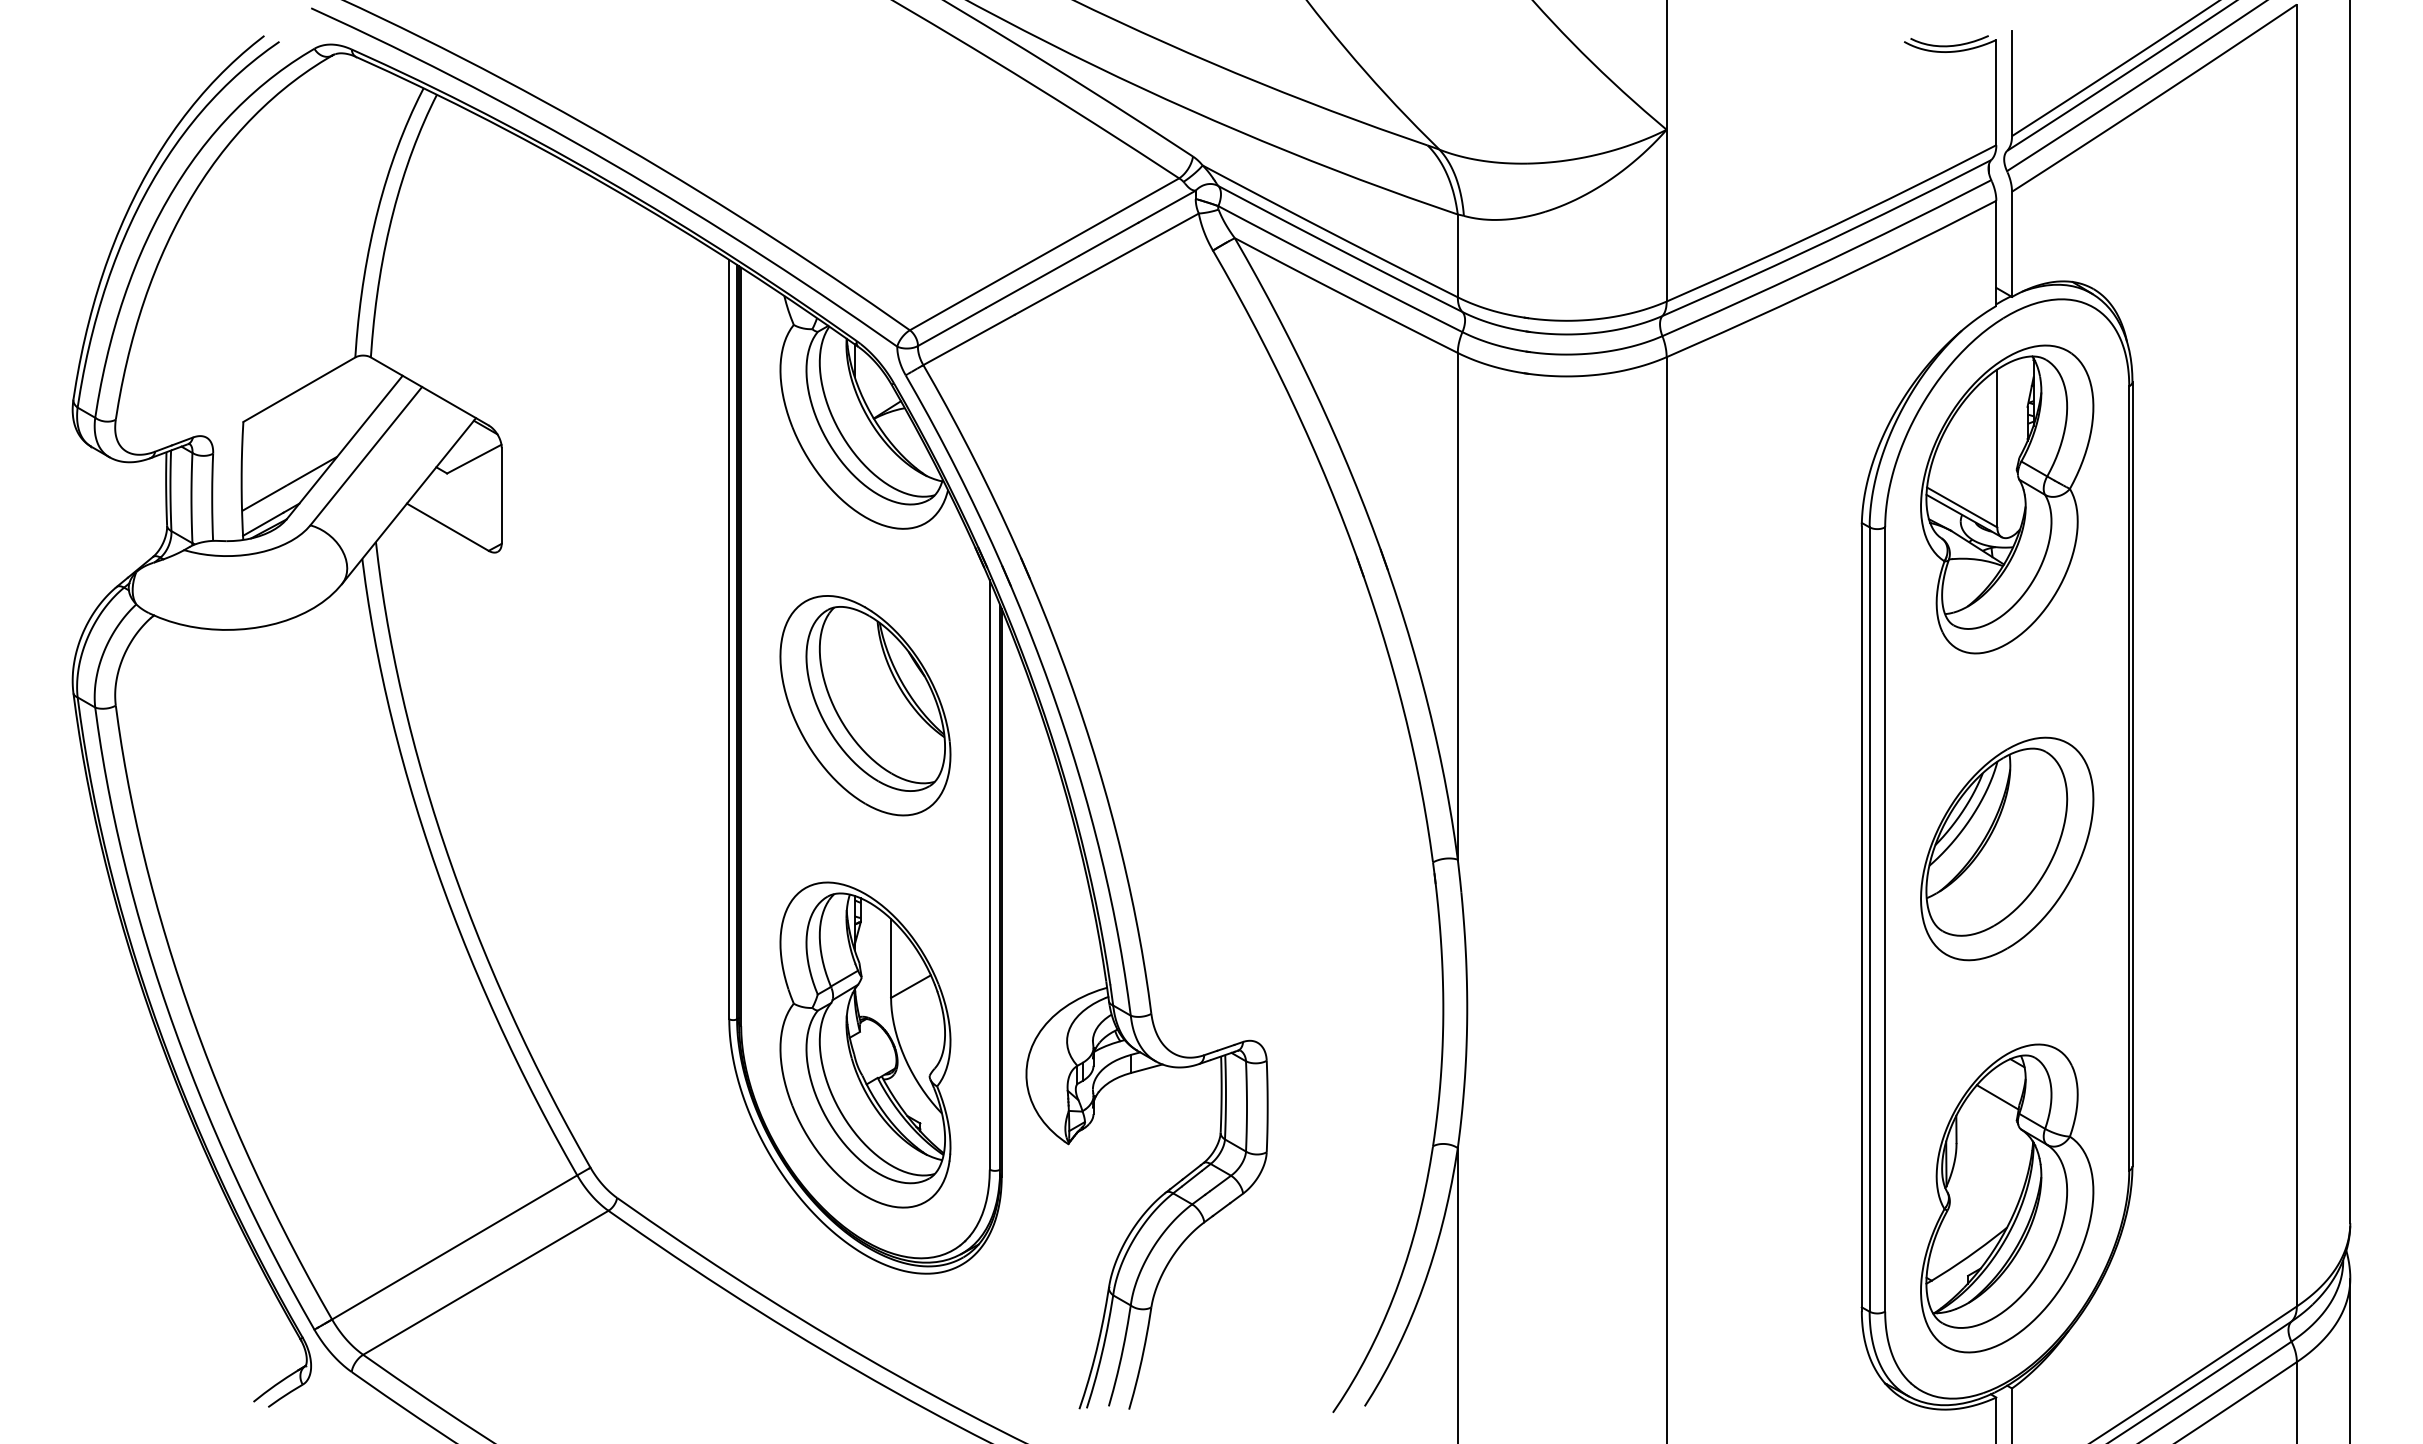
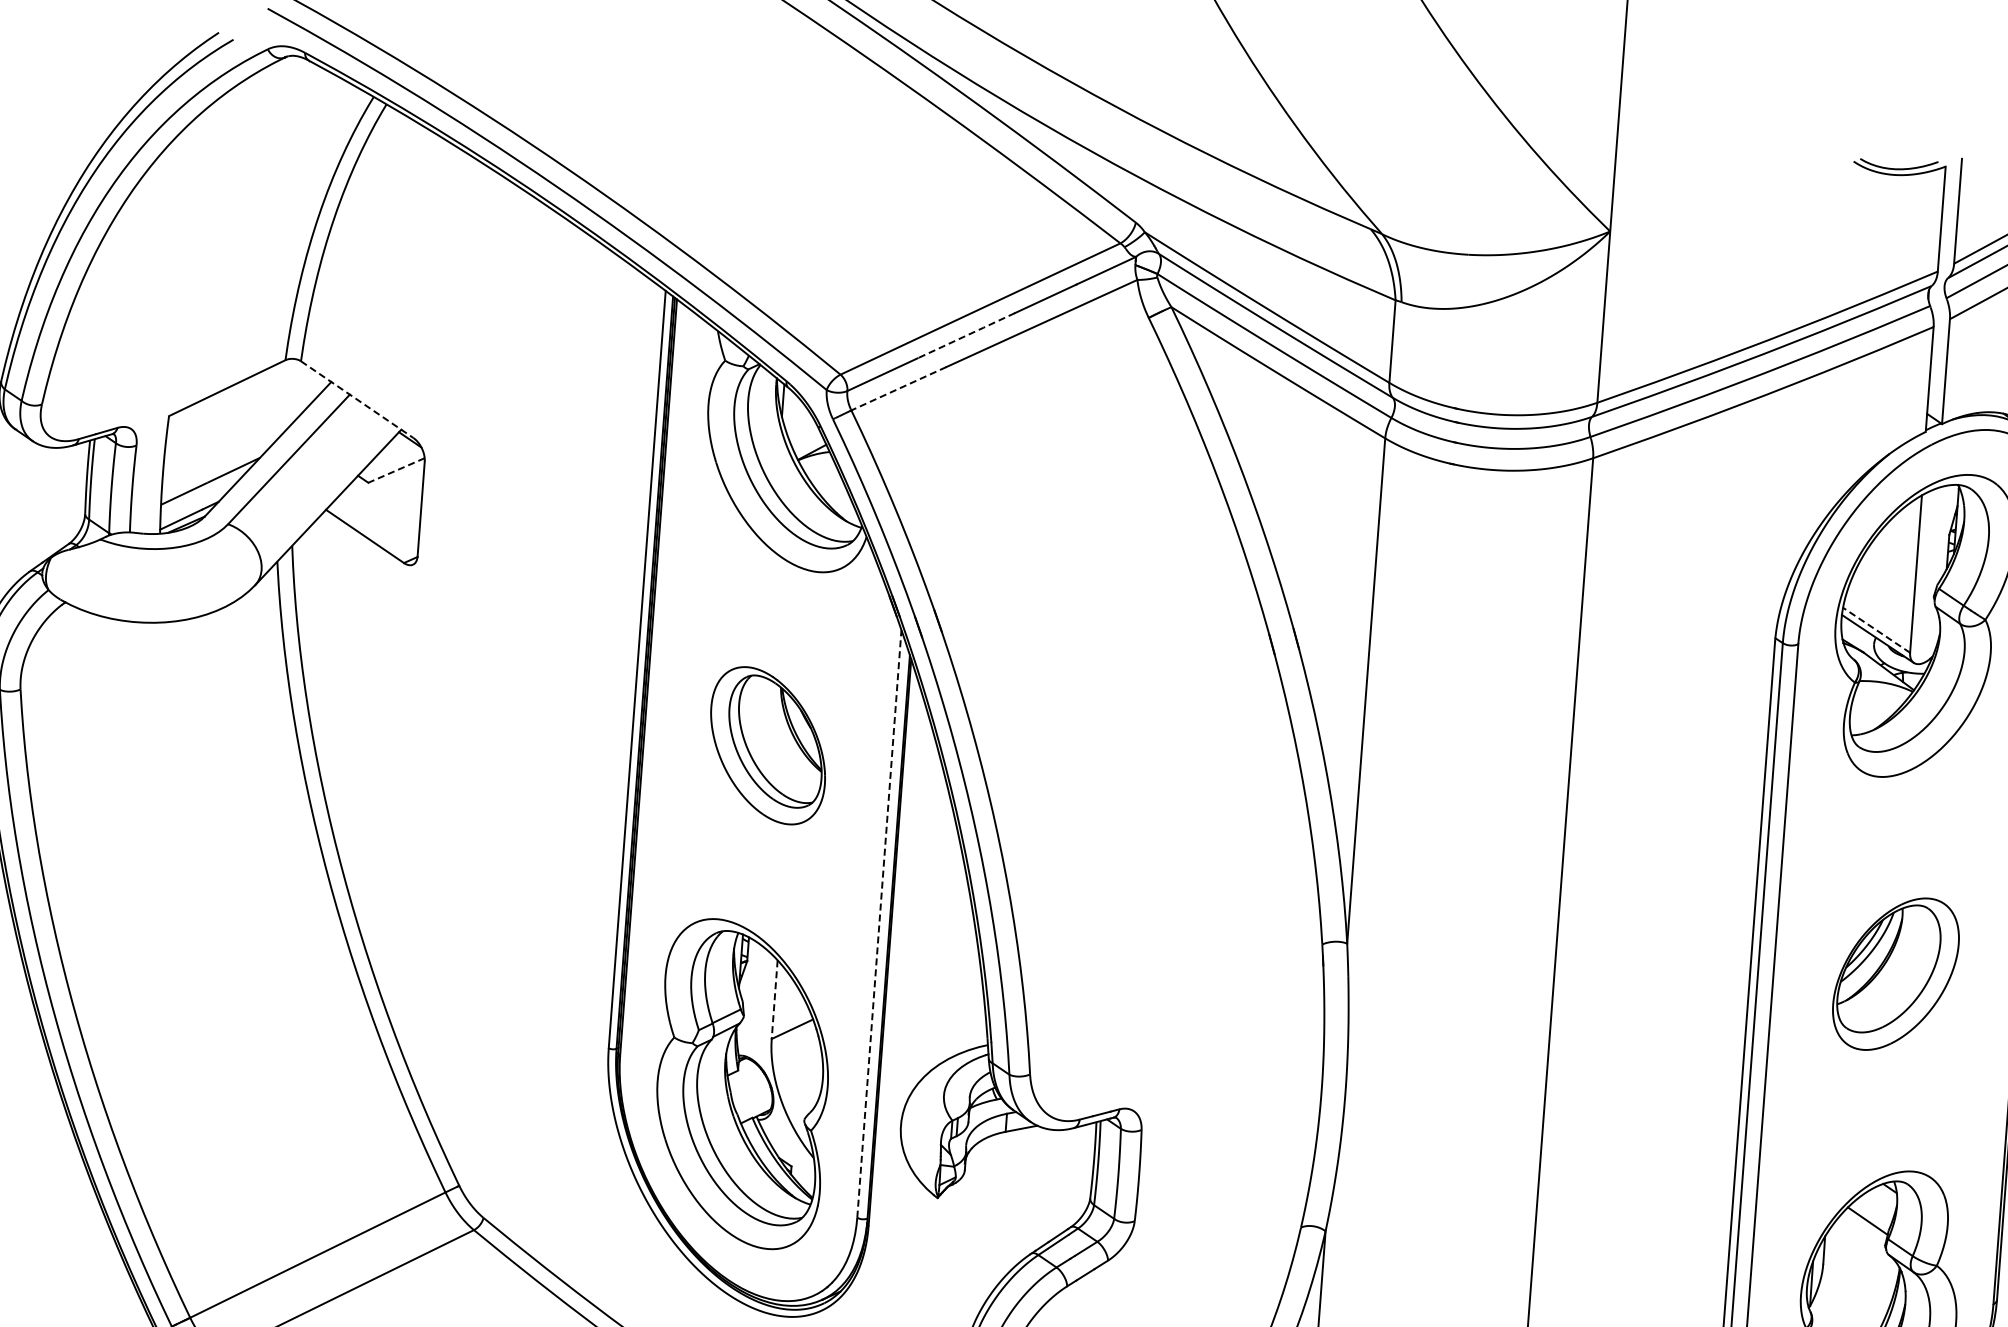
line: (1032, 281) -> (966, 335), solid -> dashed
line: (968, 340) -> (898, 389), solid -> dashed
line: (430, 391) -> (357, 399), solid -> dashed
line: (474, 459) -> (396, 470), solid -> dashed
line: (1961, 507) -> (1875, 630), solid -> dashed
part: (865, 705) -> (768, 745), size x0.7
part: (2007, 848) -> (1896, 973), size x0.7
line: (989, 875) -> (879, 924), solid -> dashed
line: (891, 958) -> (775, 999), solid -> dashed

